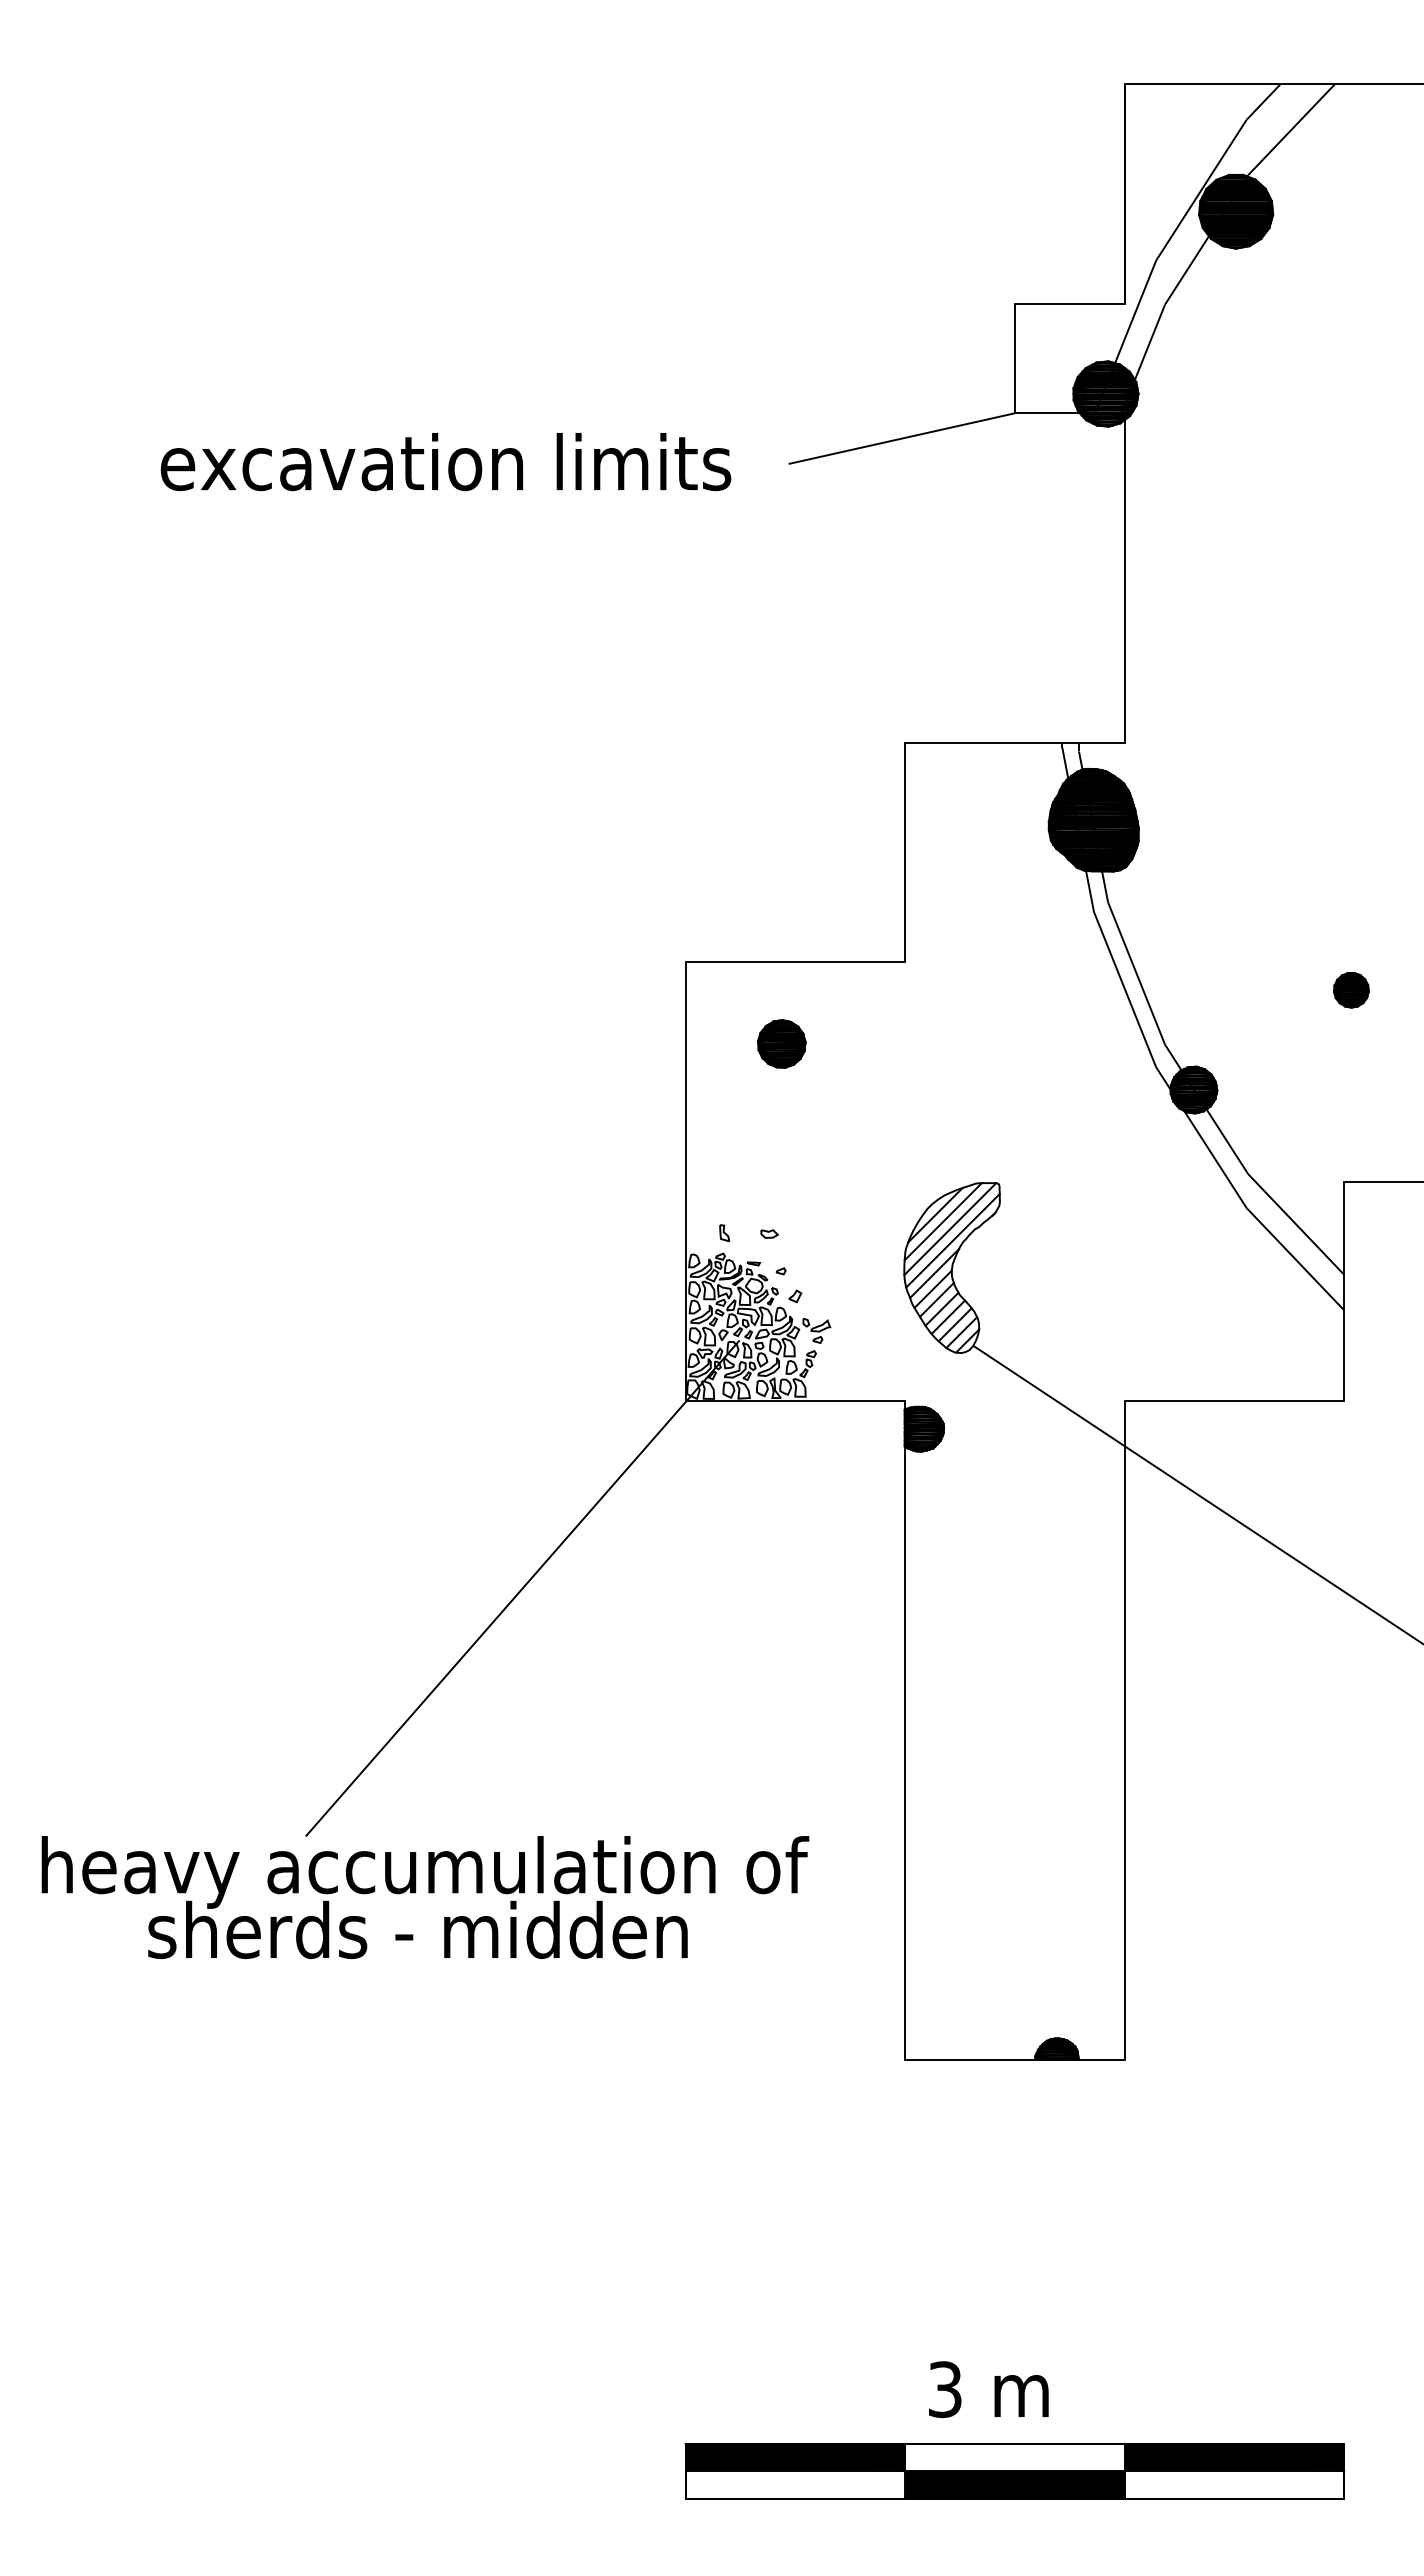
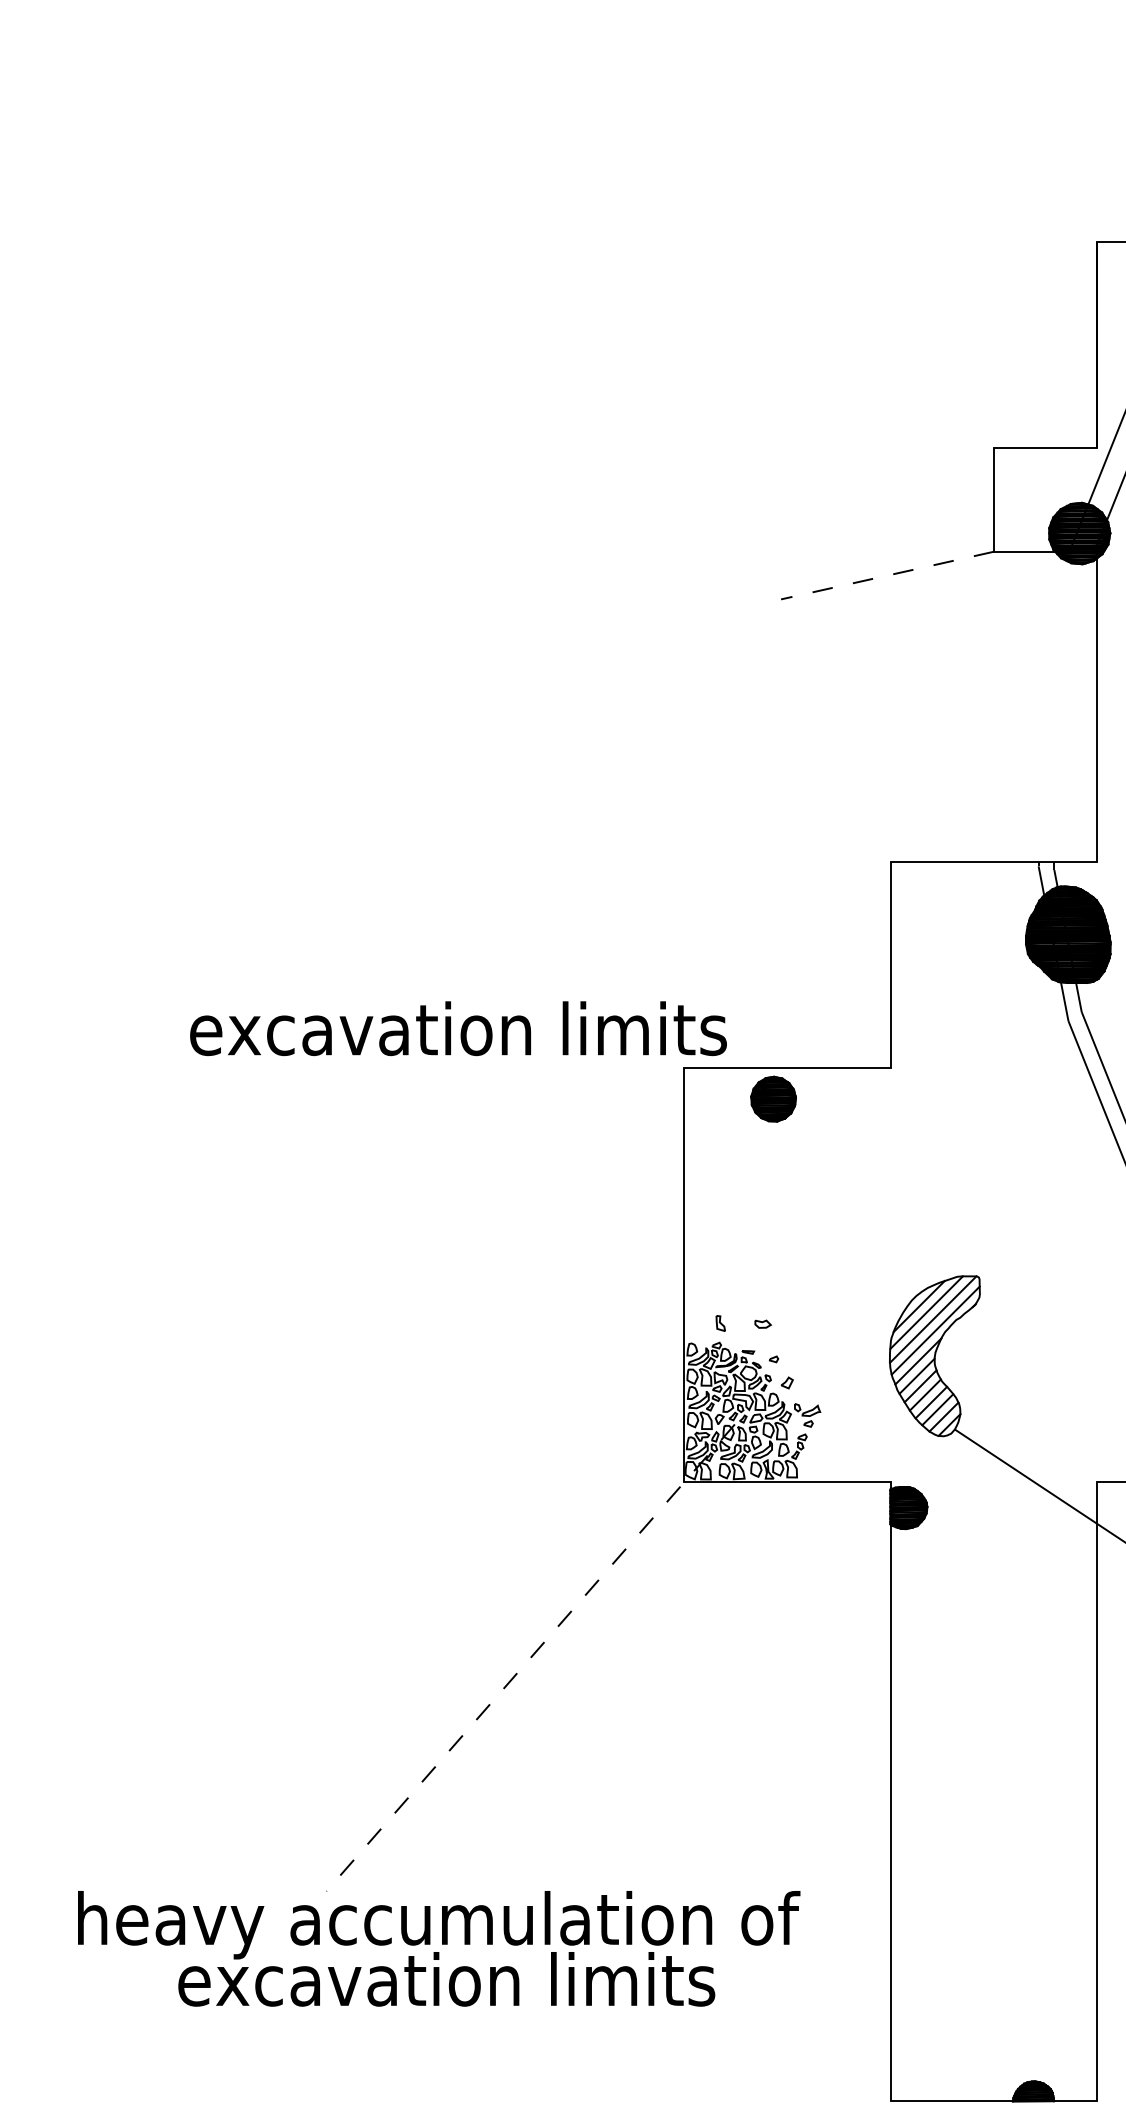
line: (901, 438) -> (887, 575), solid -> dashed
text: (445, 462) -> (458, 1029), moved
part: (781, 1043) -> (773, 1098), moved
line: (522, 1588) -> (530, 1657), solid -> dashed
text: (433, 1929) -> (446, 1978), sherds - midden -> excavation limits

